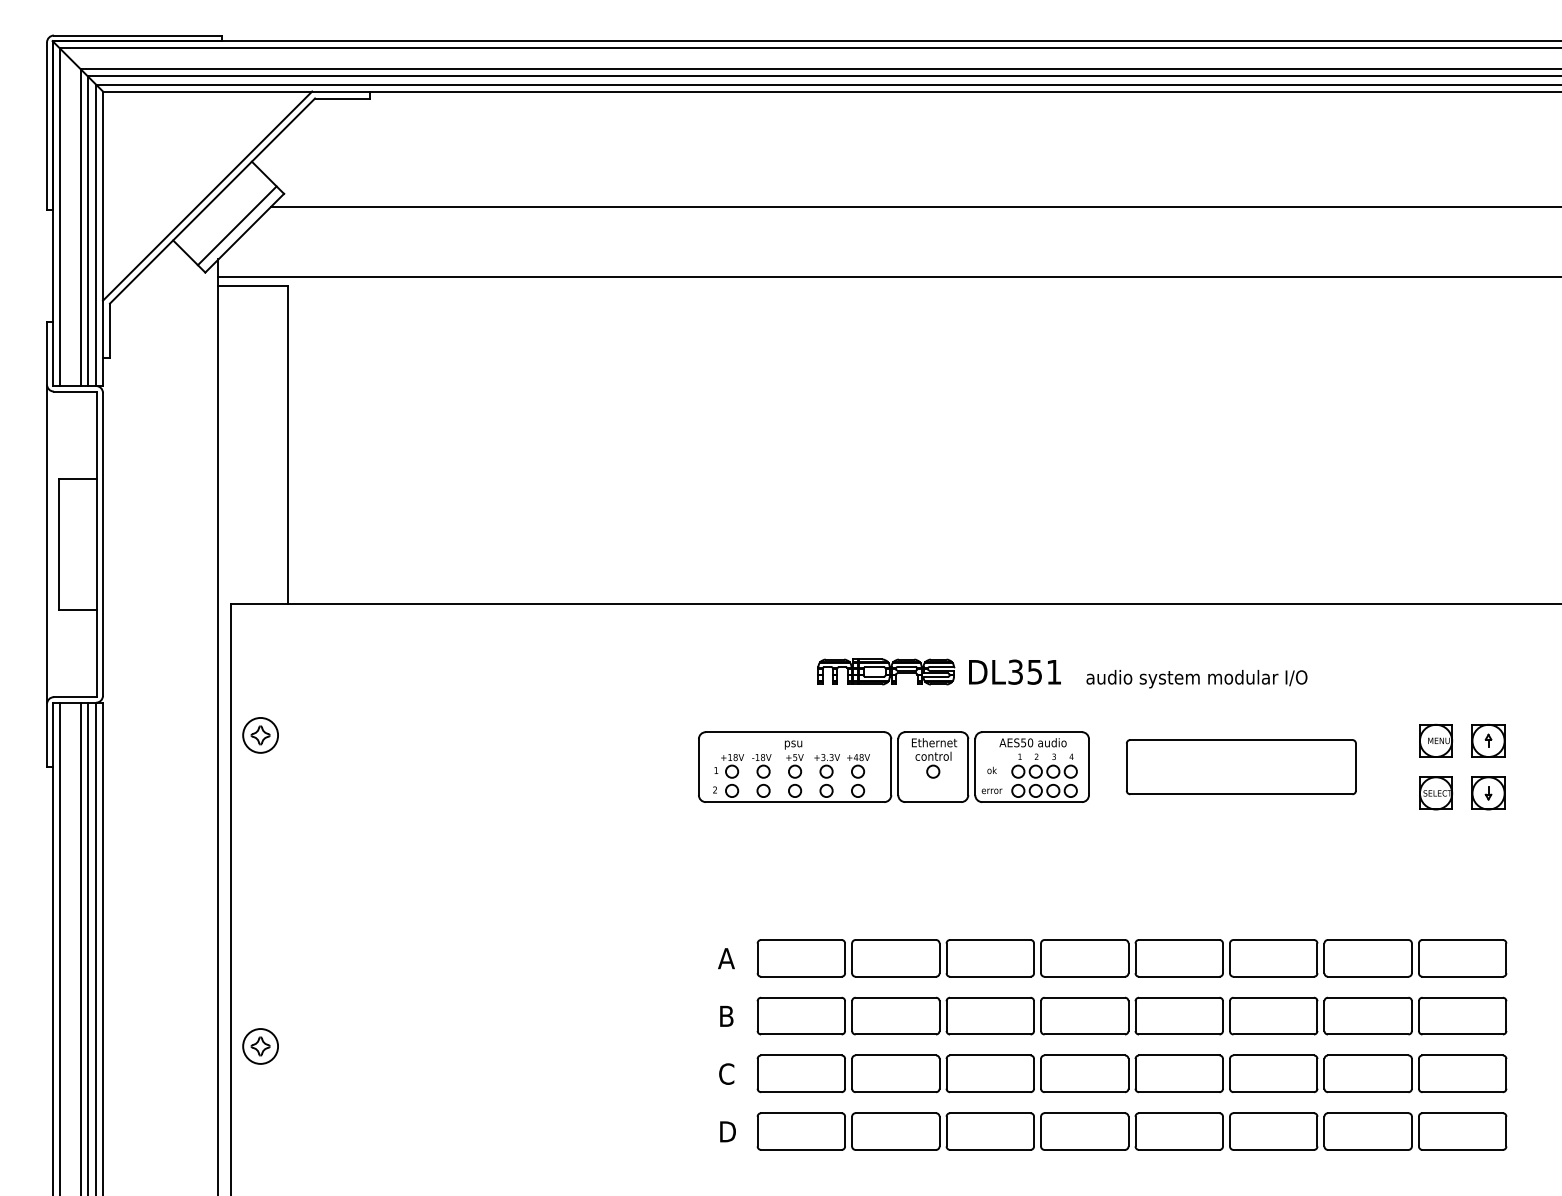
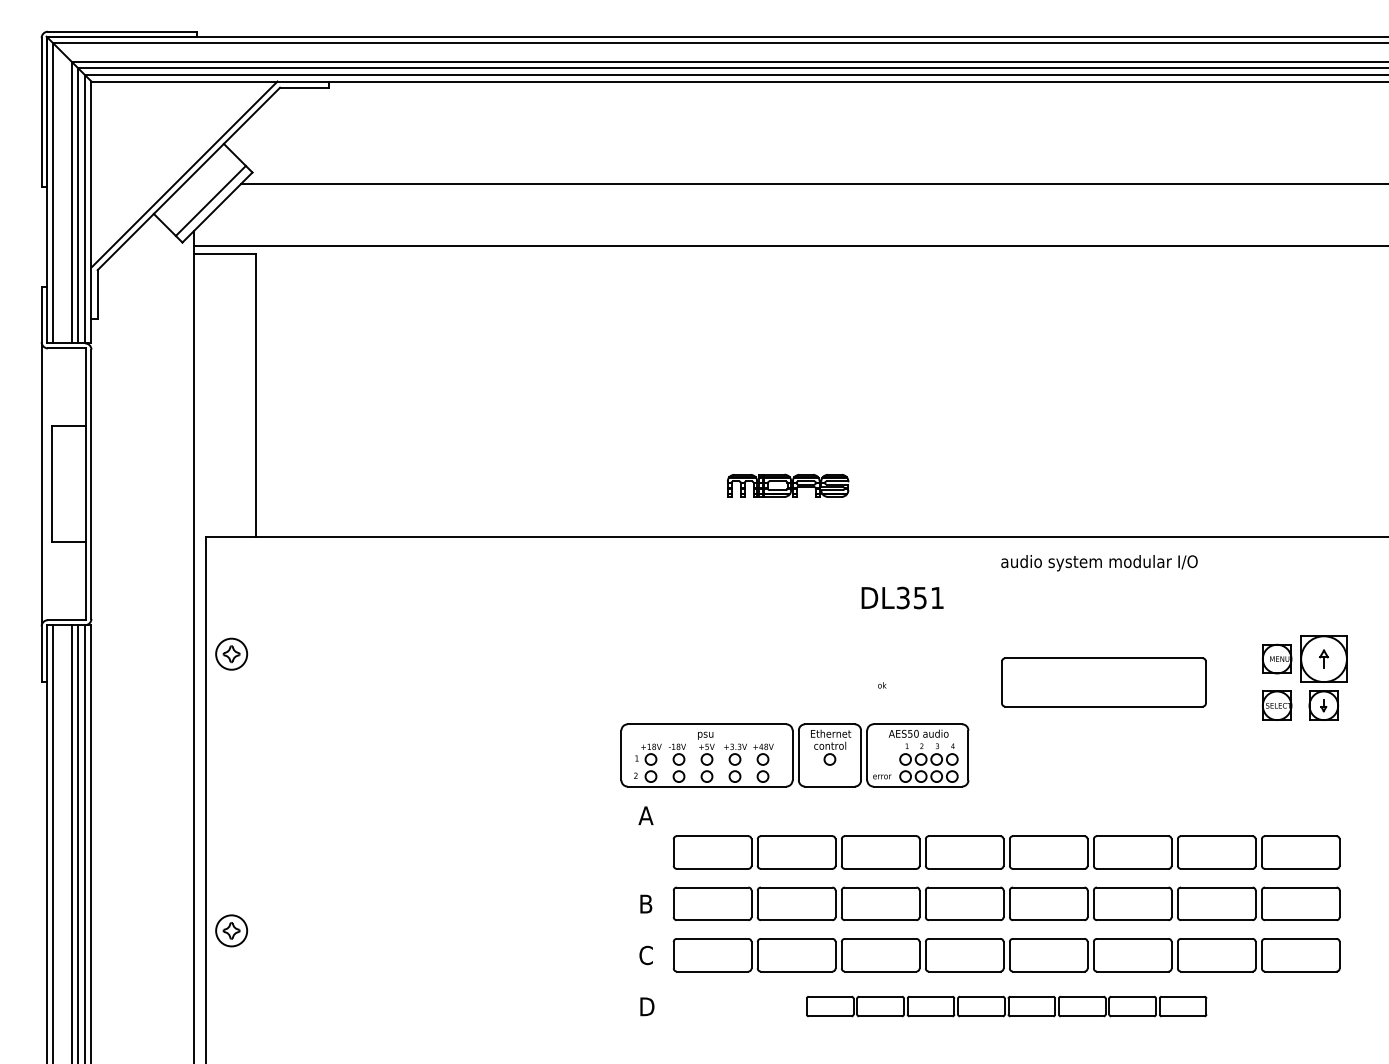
part: (886, 671) -> (788, 485), moved
text: (1196, 679) -> (1099, 563), moved
part: (1488, 740) -> (1323, 658), size x1.6
part: (893, 767) -> (794, 755), moved
text: (725, 958) -> (645, 815), moved
part: (1131, 1131) -> (1006, 1006), size x0.6

